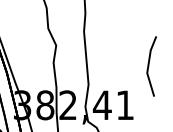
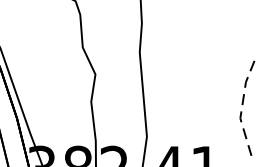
line: (148, 65) -> (242, 106), solid -> dashed

